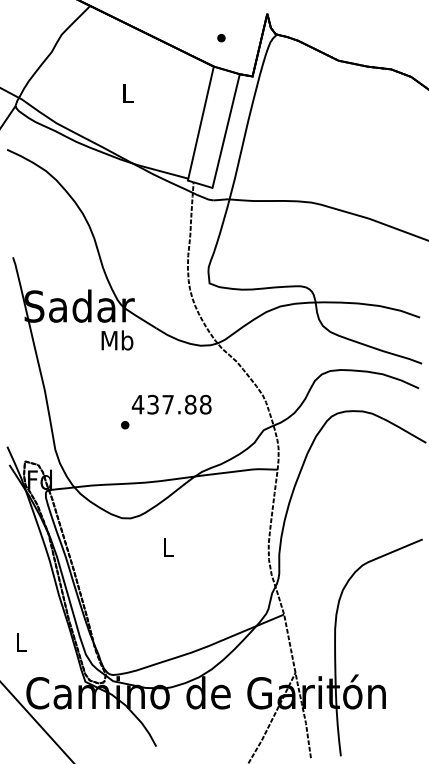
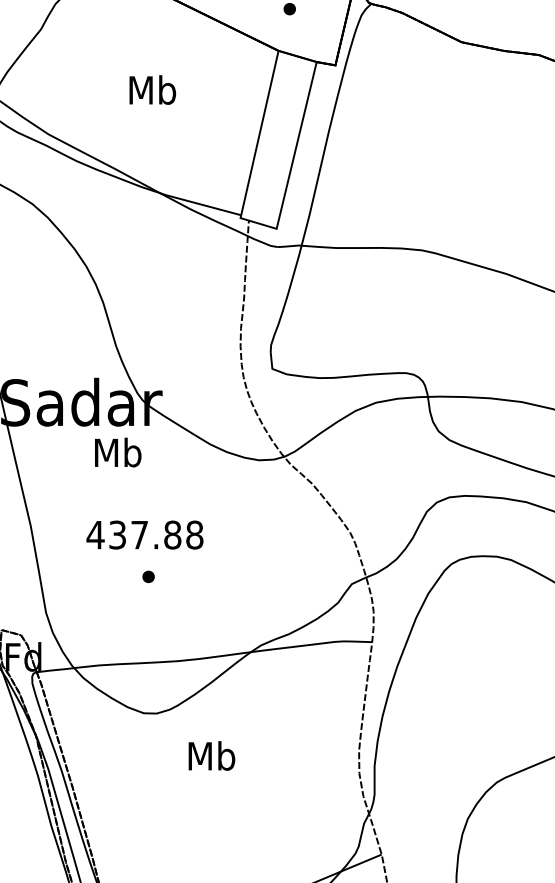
text: (127, 93) -> (151, 90), L -> Mb
text: (117, 340) -> (118, 452), moved
text: (171, 404) -> (144, 534), moved
text: (168, 547) -> (212, 756), L -> Mb

